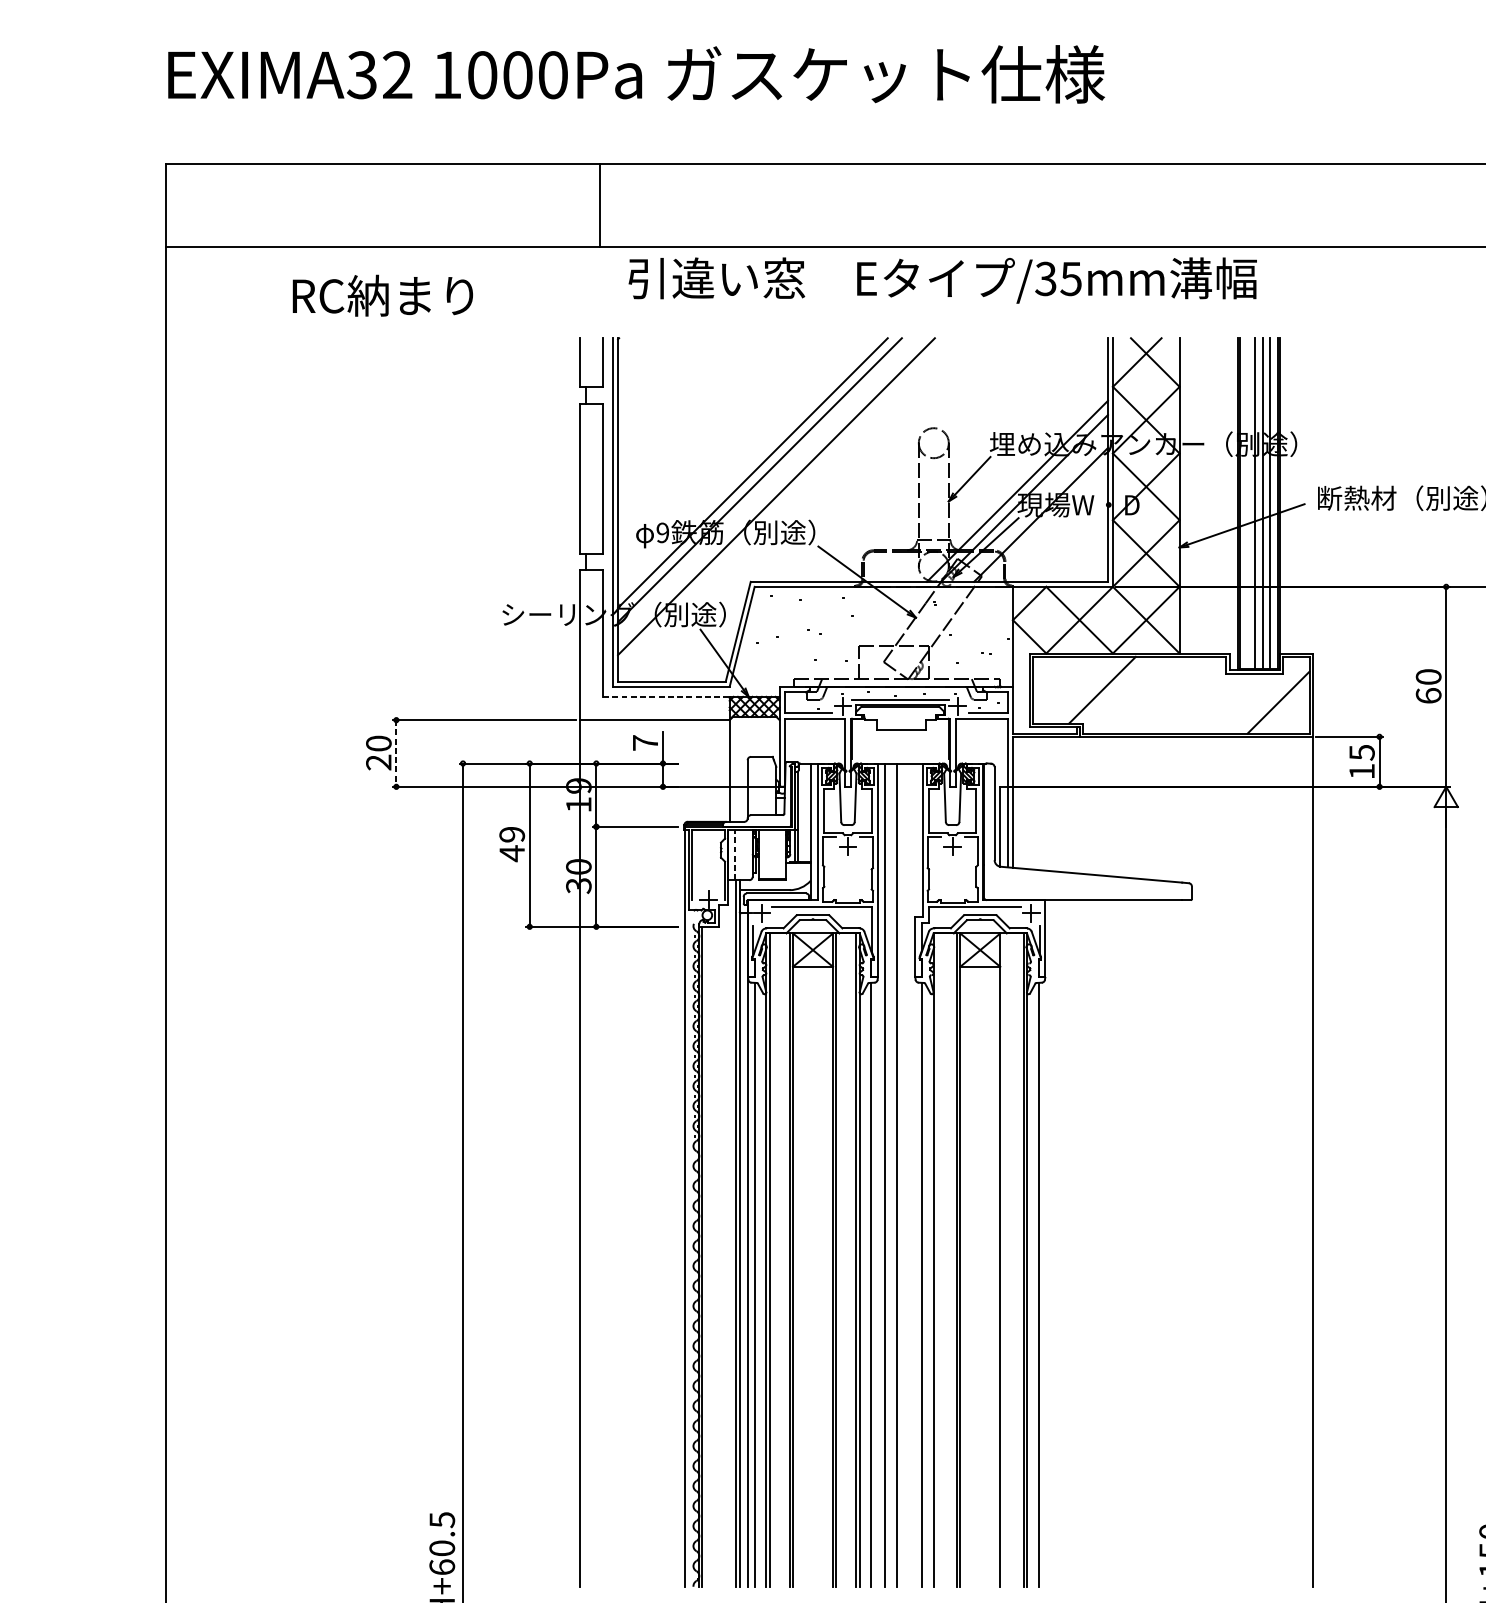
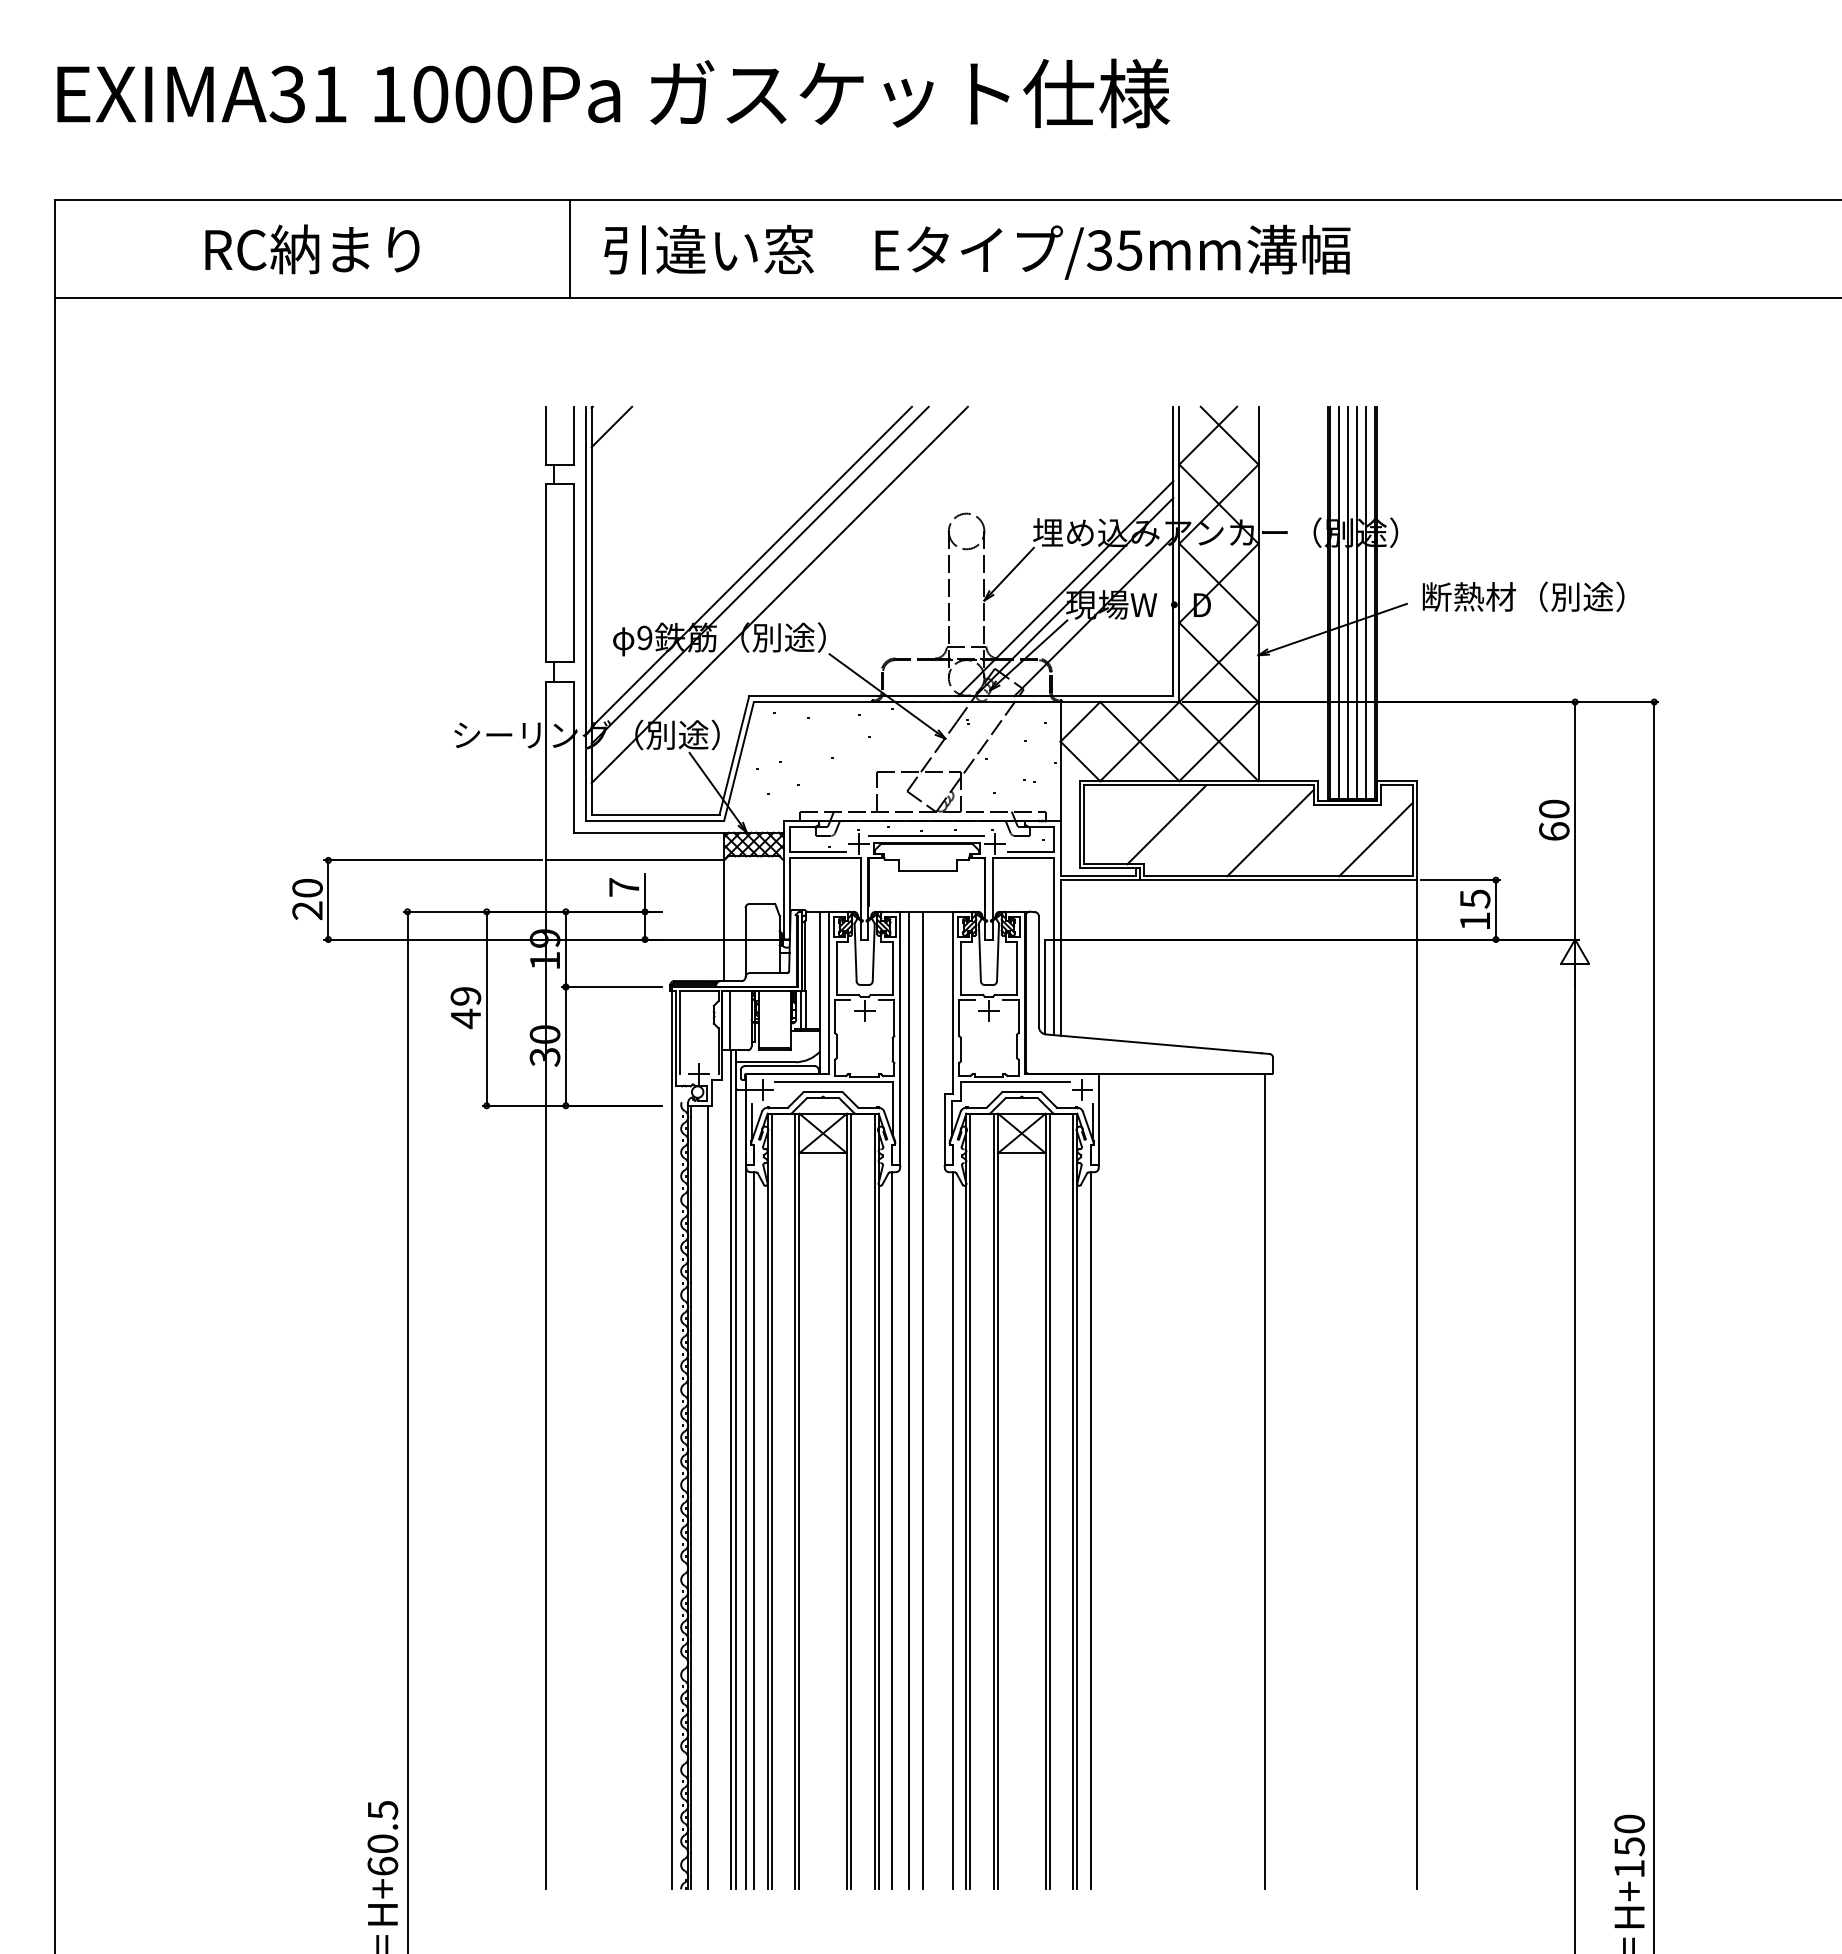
text: (397, 74) -> (329, 93), EXIMA32 -> EXIMA31
text: (942, 279) -> (977, 251), moved
text: (382, 295) -> (312, 249), moved
line: (634, 354) -> (611, 426), added
line: (1246, 503) -> (1338, 602), added
line: (666, 696) -> (649, 832), dashed -> solid
line: (1189, 696) -> (1270, 832), added
line: (396, 753) -> (328, 899), dashed -> solid
line: (734, 855) -> (730, 1020), dashed -> solid
line: (1185, 1243) -> (1265, 1481), added
line: (715, 1256) -> (707, 1497), added
line: (937, 1260) -> (970, 1501), added
line: (1003, 1260) -> (1049, 1501), added

